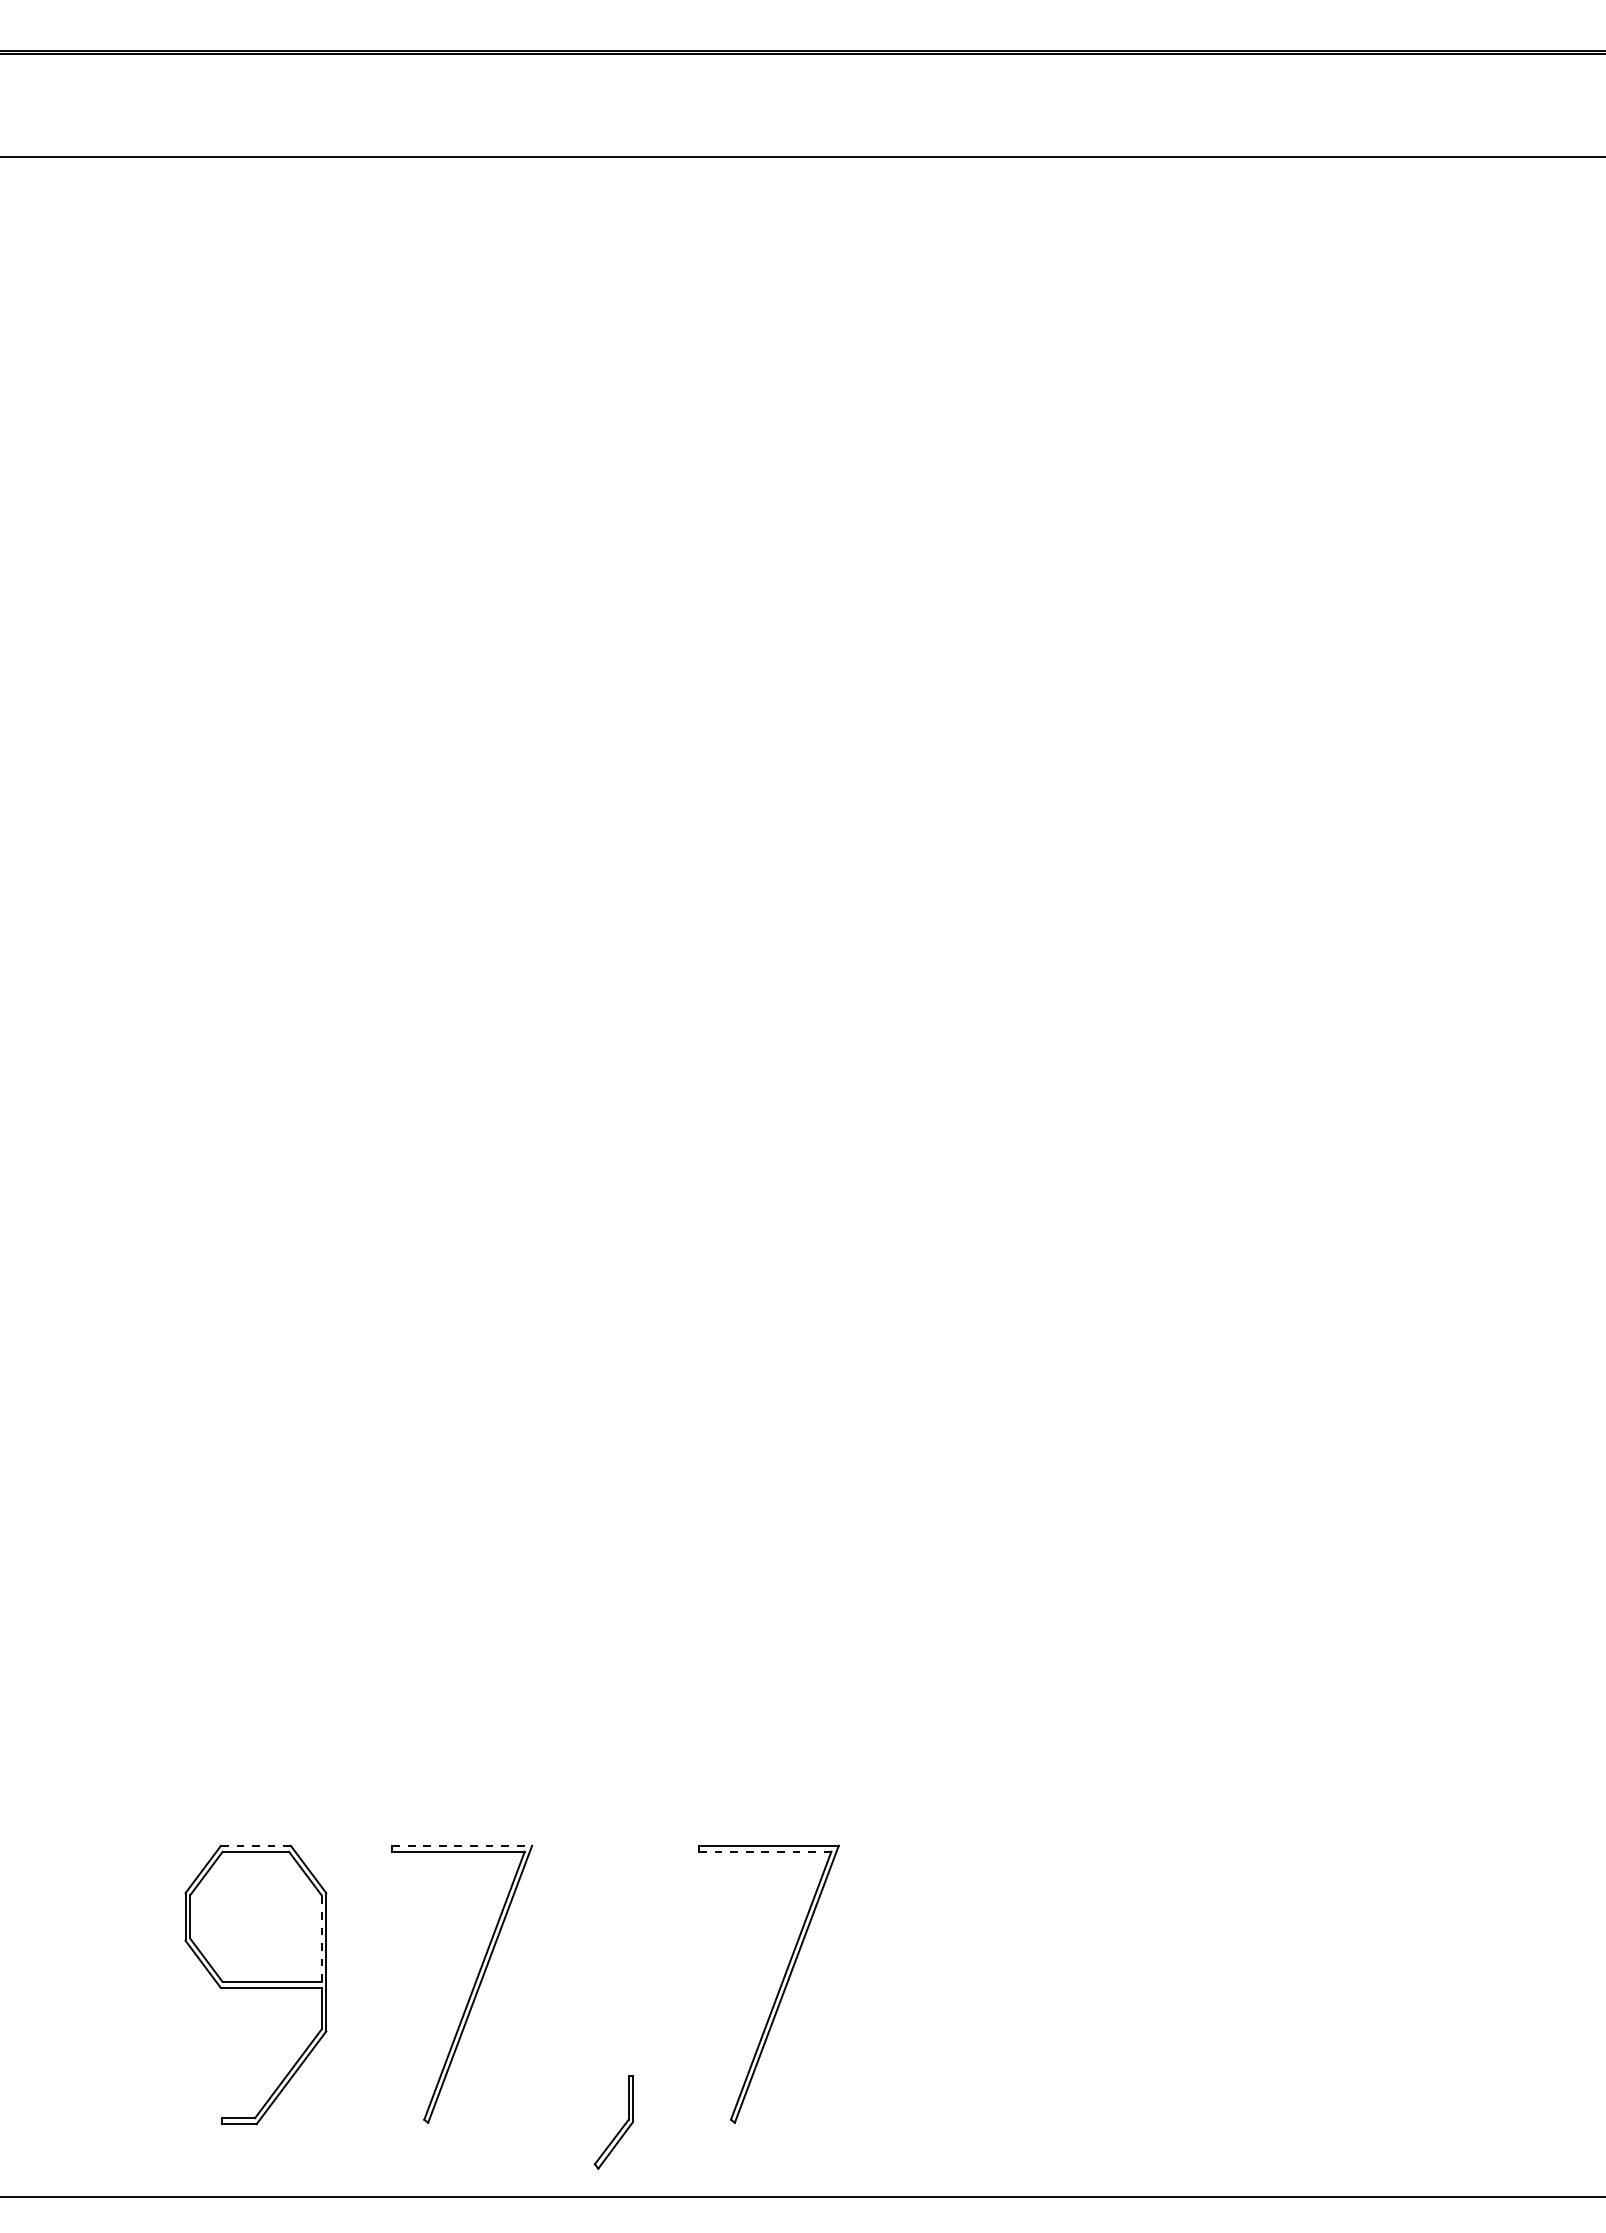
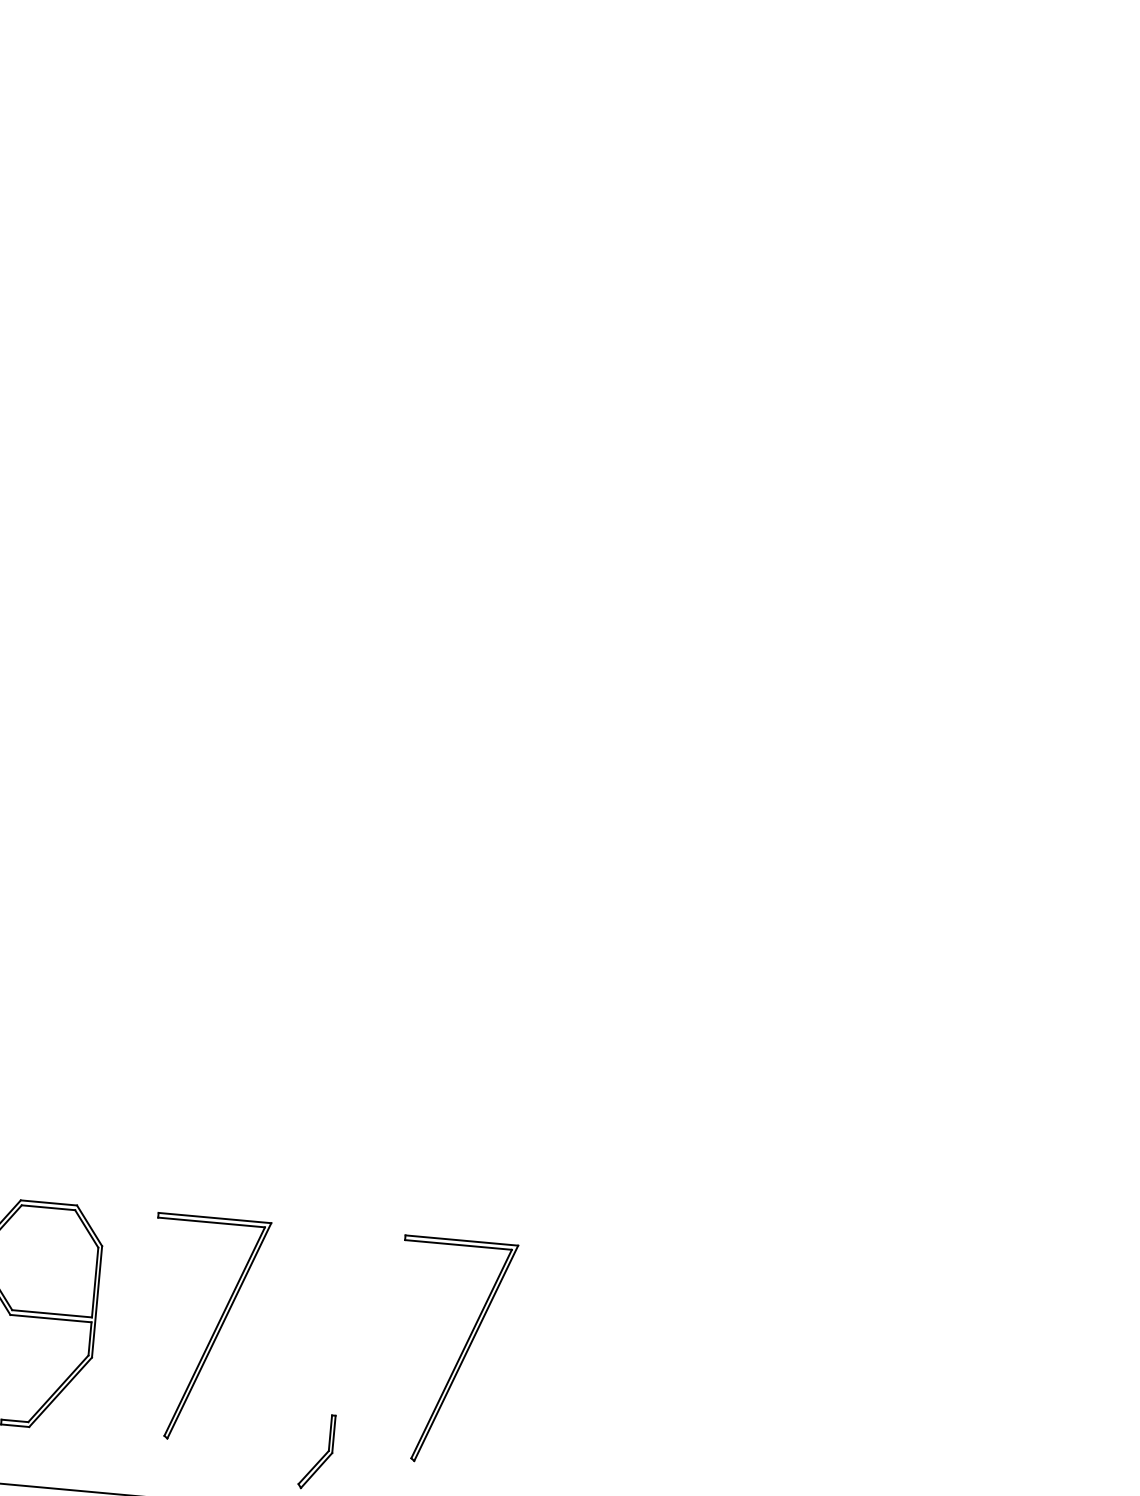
line: (255, 1845) -> (48, 1202), dashed -> solid
line: (462, 1845) -> (215, 1217), dashed -> solid
line: (764, 1851) -> (457, 1244), dashed -> solid
line: (321, 1938) -> (94, 1282), dashed -> solid

